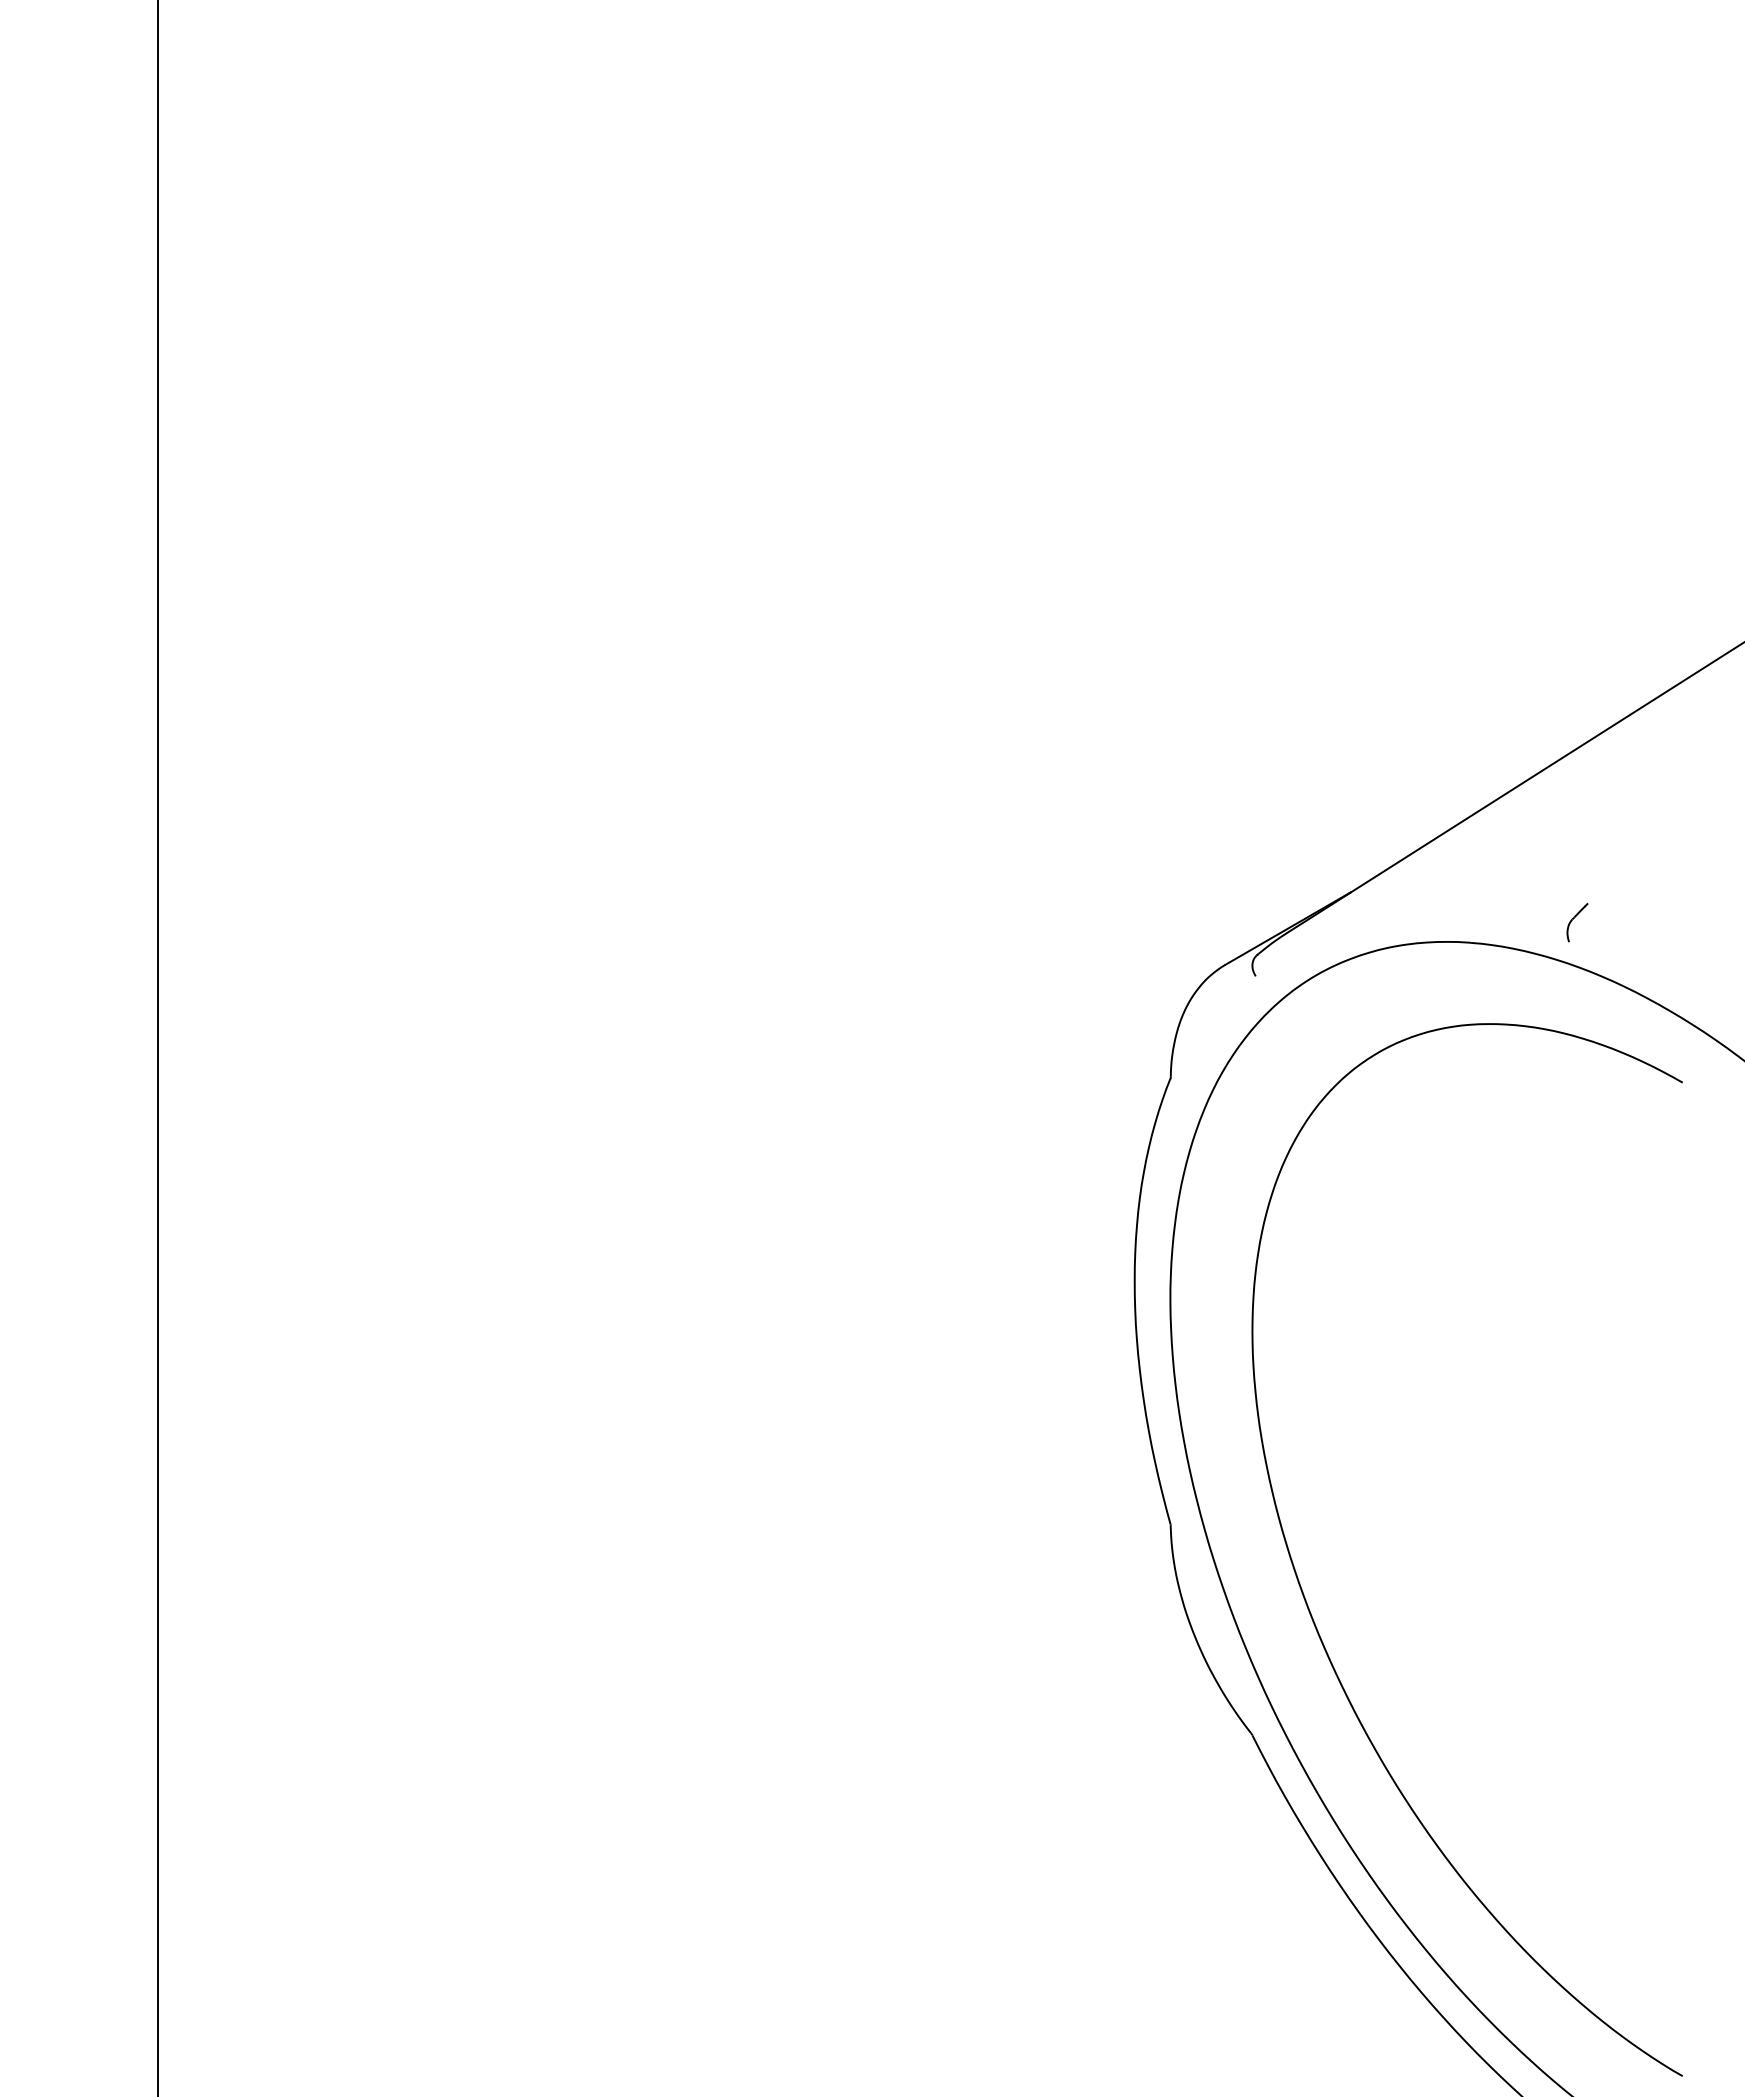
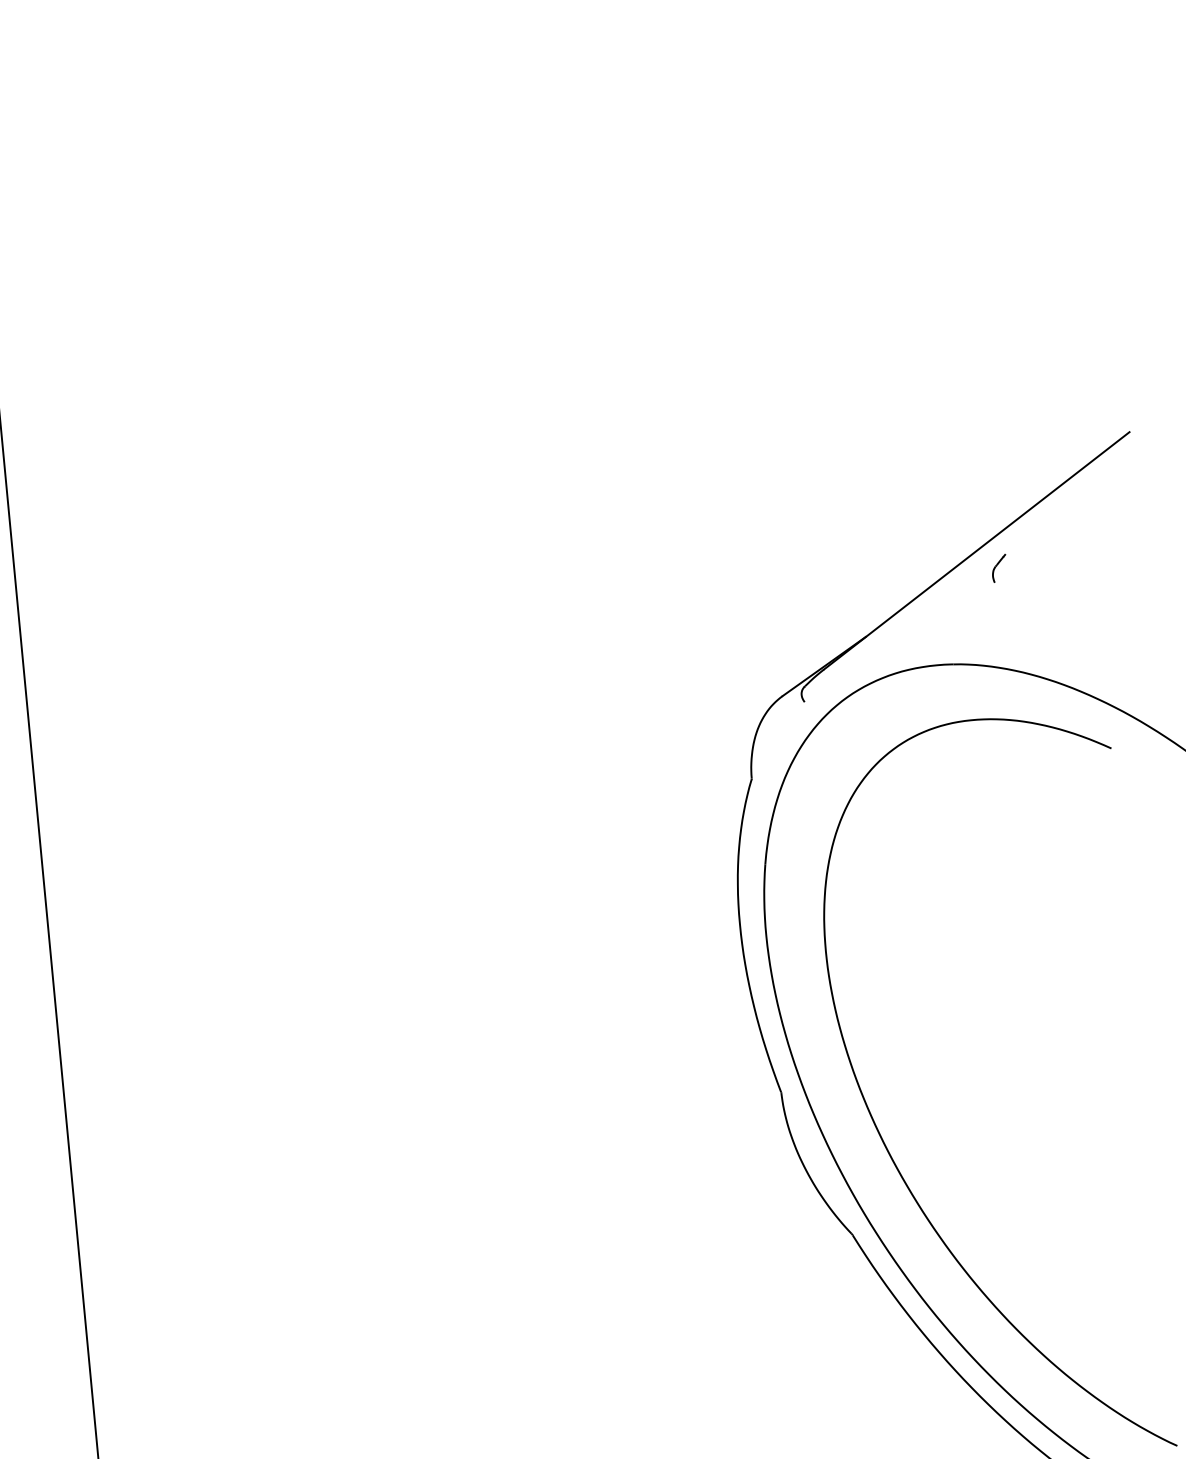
part: (1577, 922) -> (999, 568), moved

